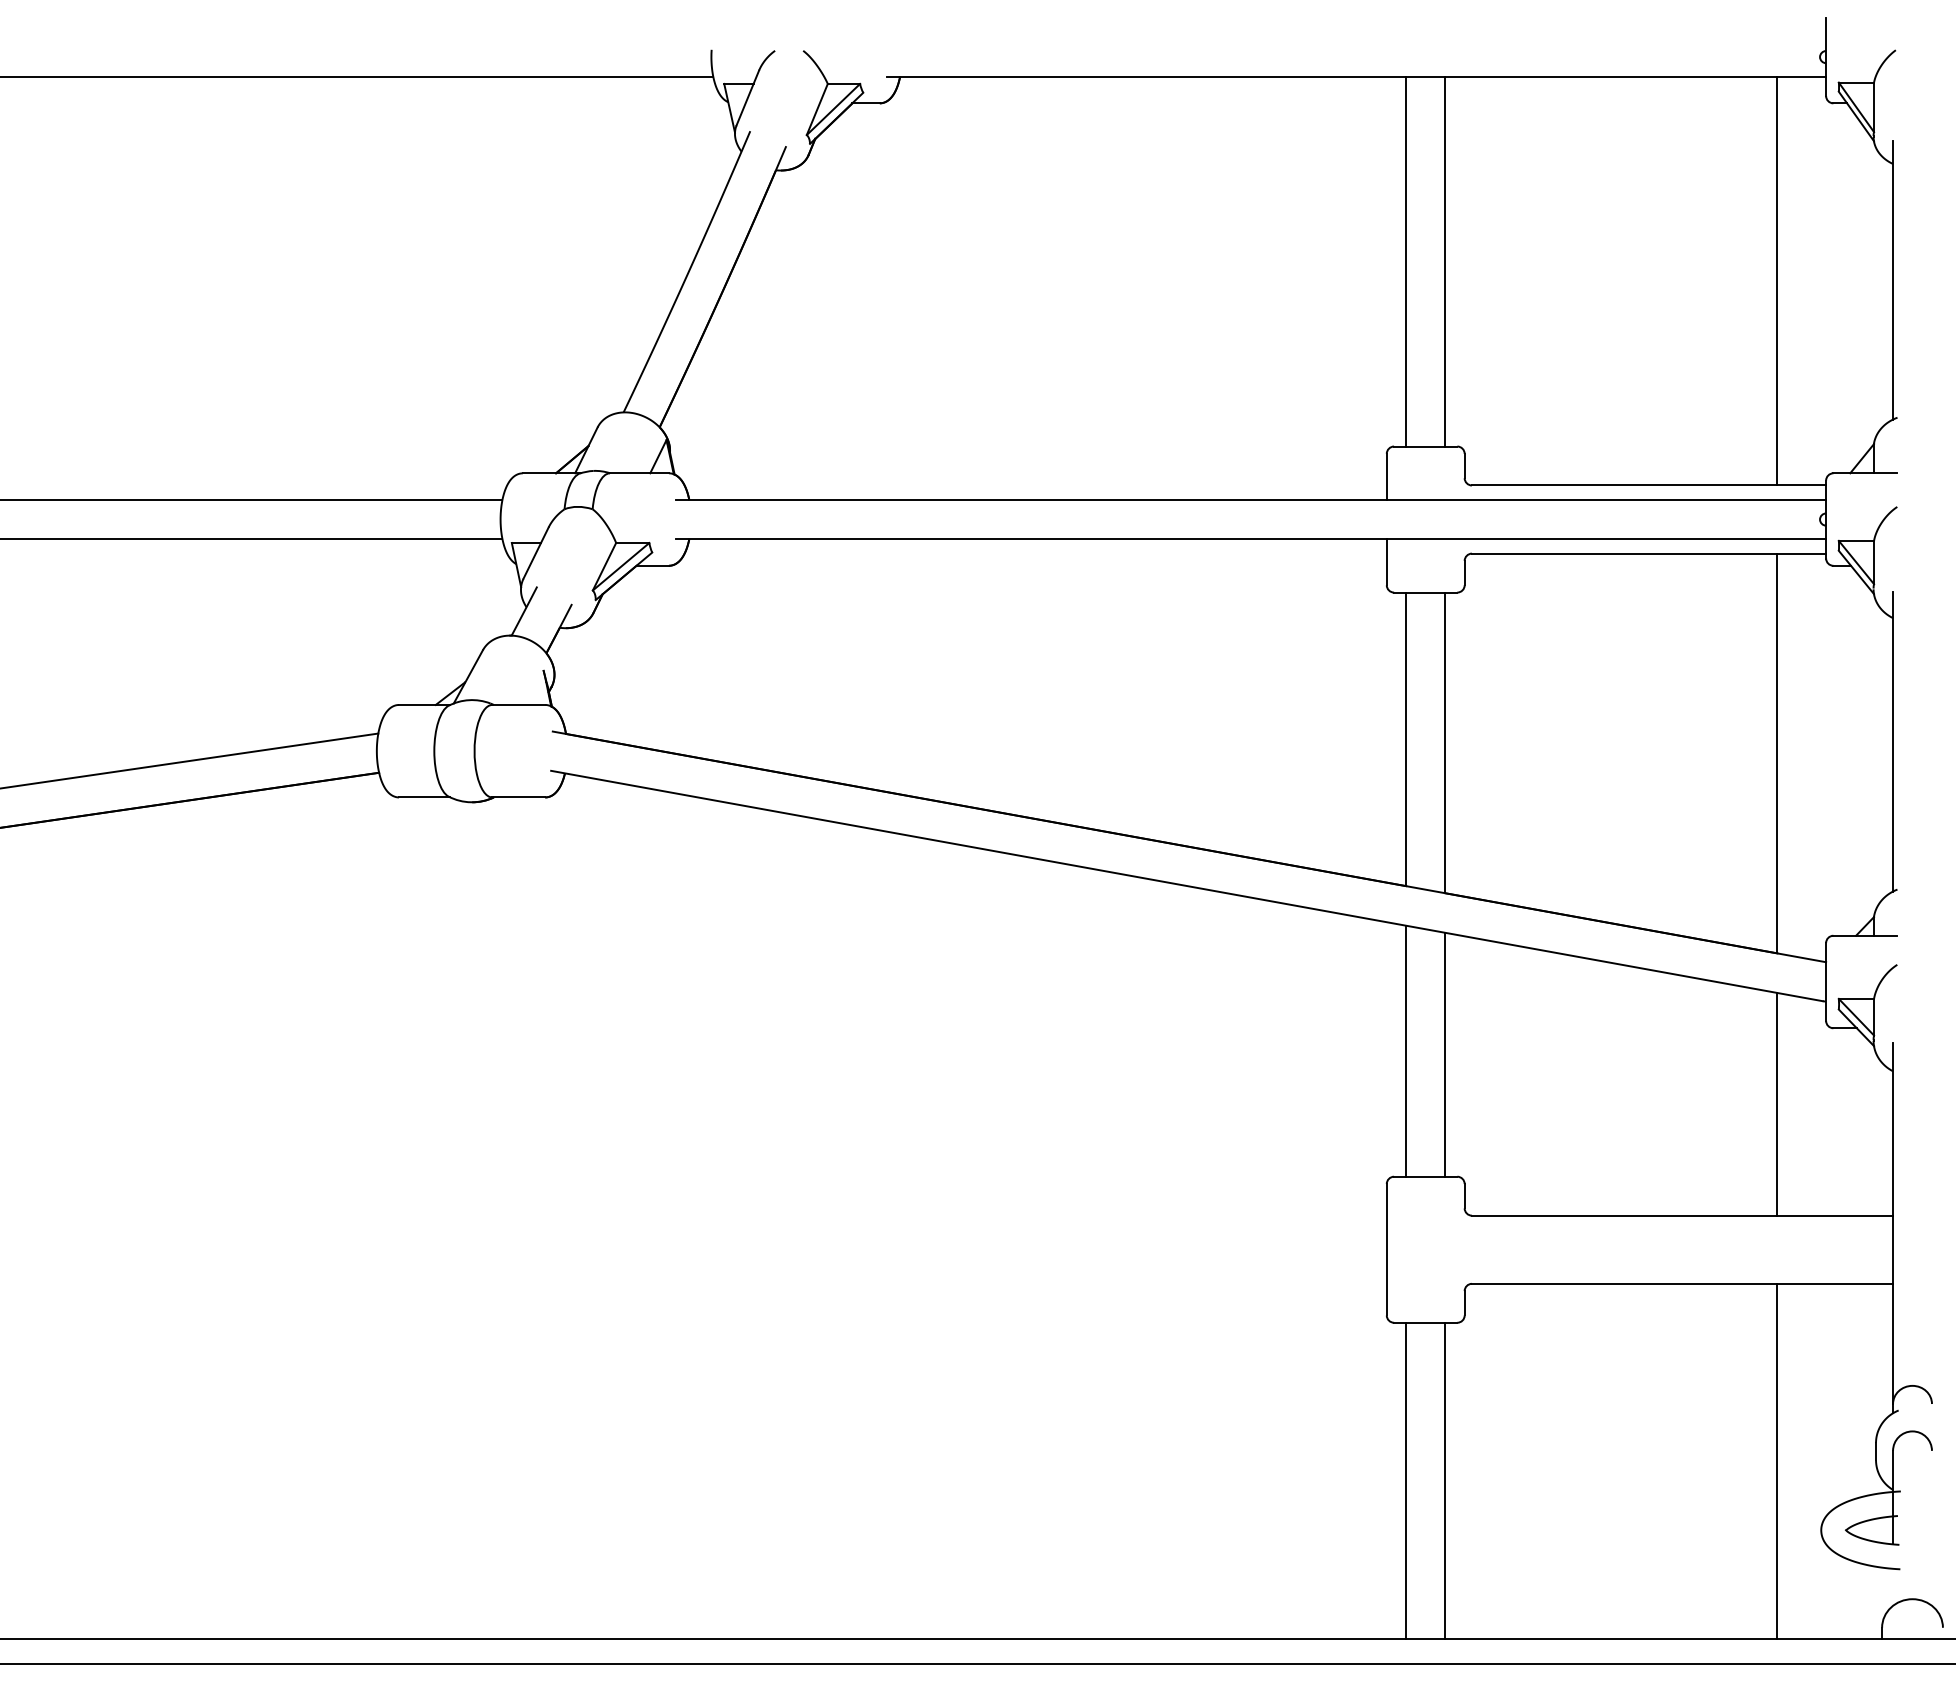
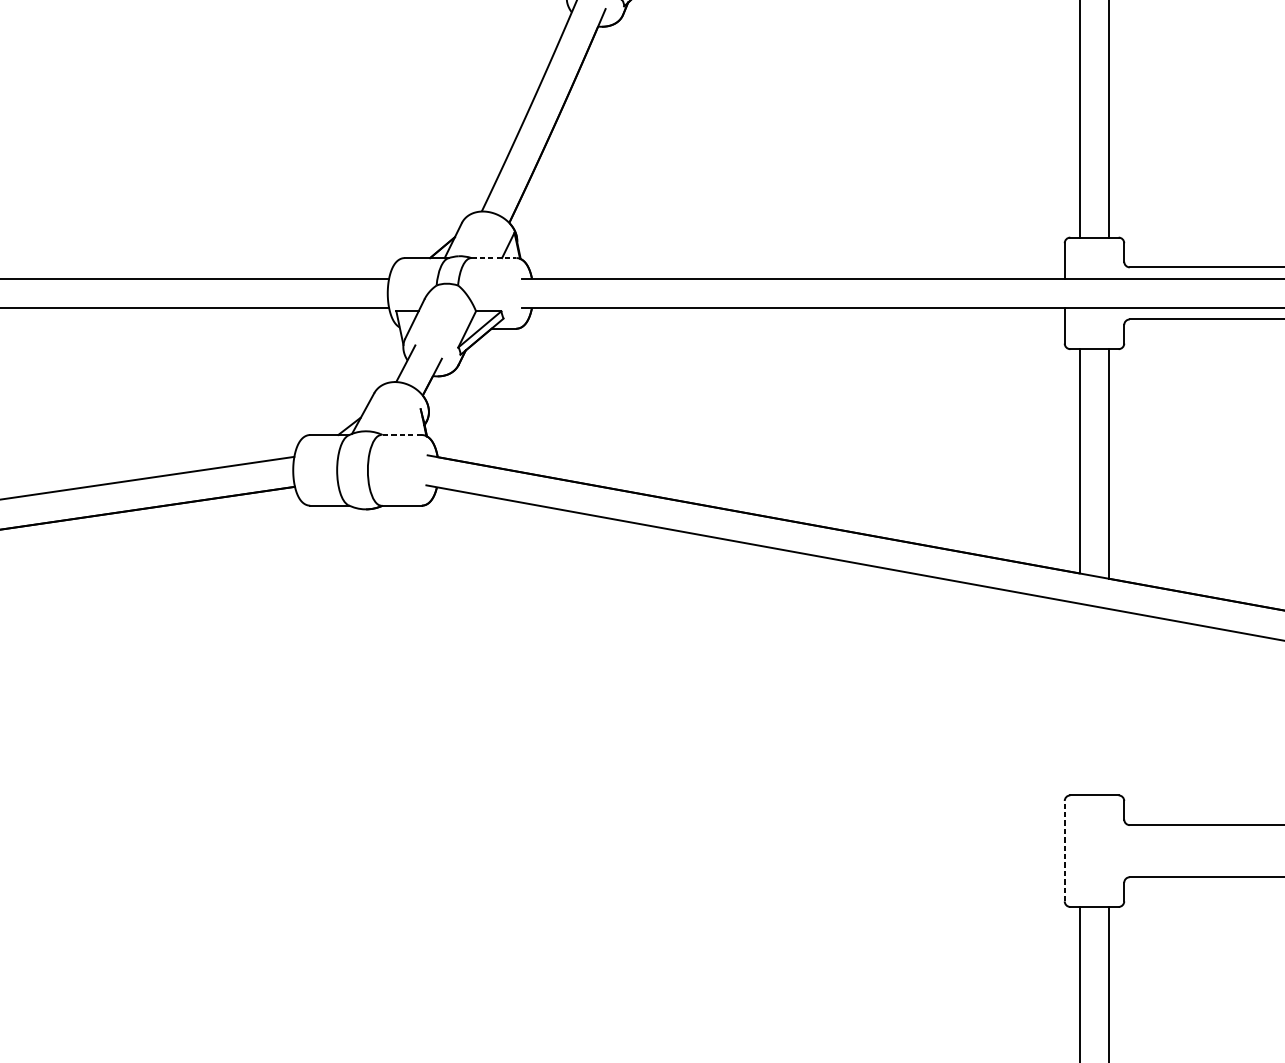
line: (639, 473) -> (493, 258), solid -> dashed
line: (518, 704) -> (401, 434), solid -> dashed
line: (1406, 1050) -> (1079, 698), removed
line: (1445, 1054) -> (1109, 702), removed
line: (1386, 1249) -> (1064, 851), solid -> dashed

